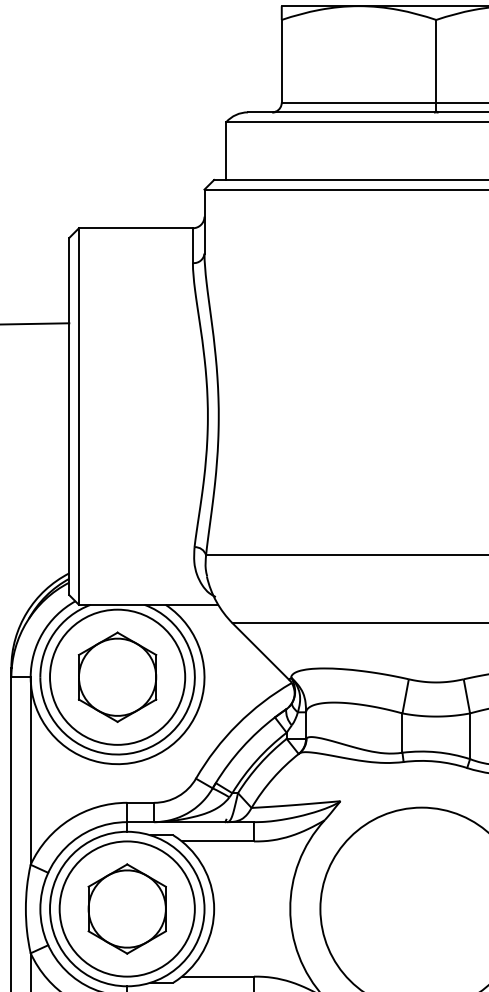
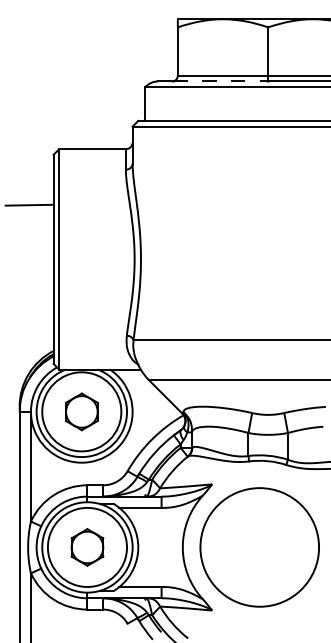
line: (354, 112) -> (220, 81), solid -> dashed
part: (117, 676) -> (81, 411), size x0.7
part: (127, 909) -> (87, 547), size x0.7

